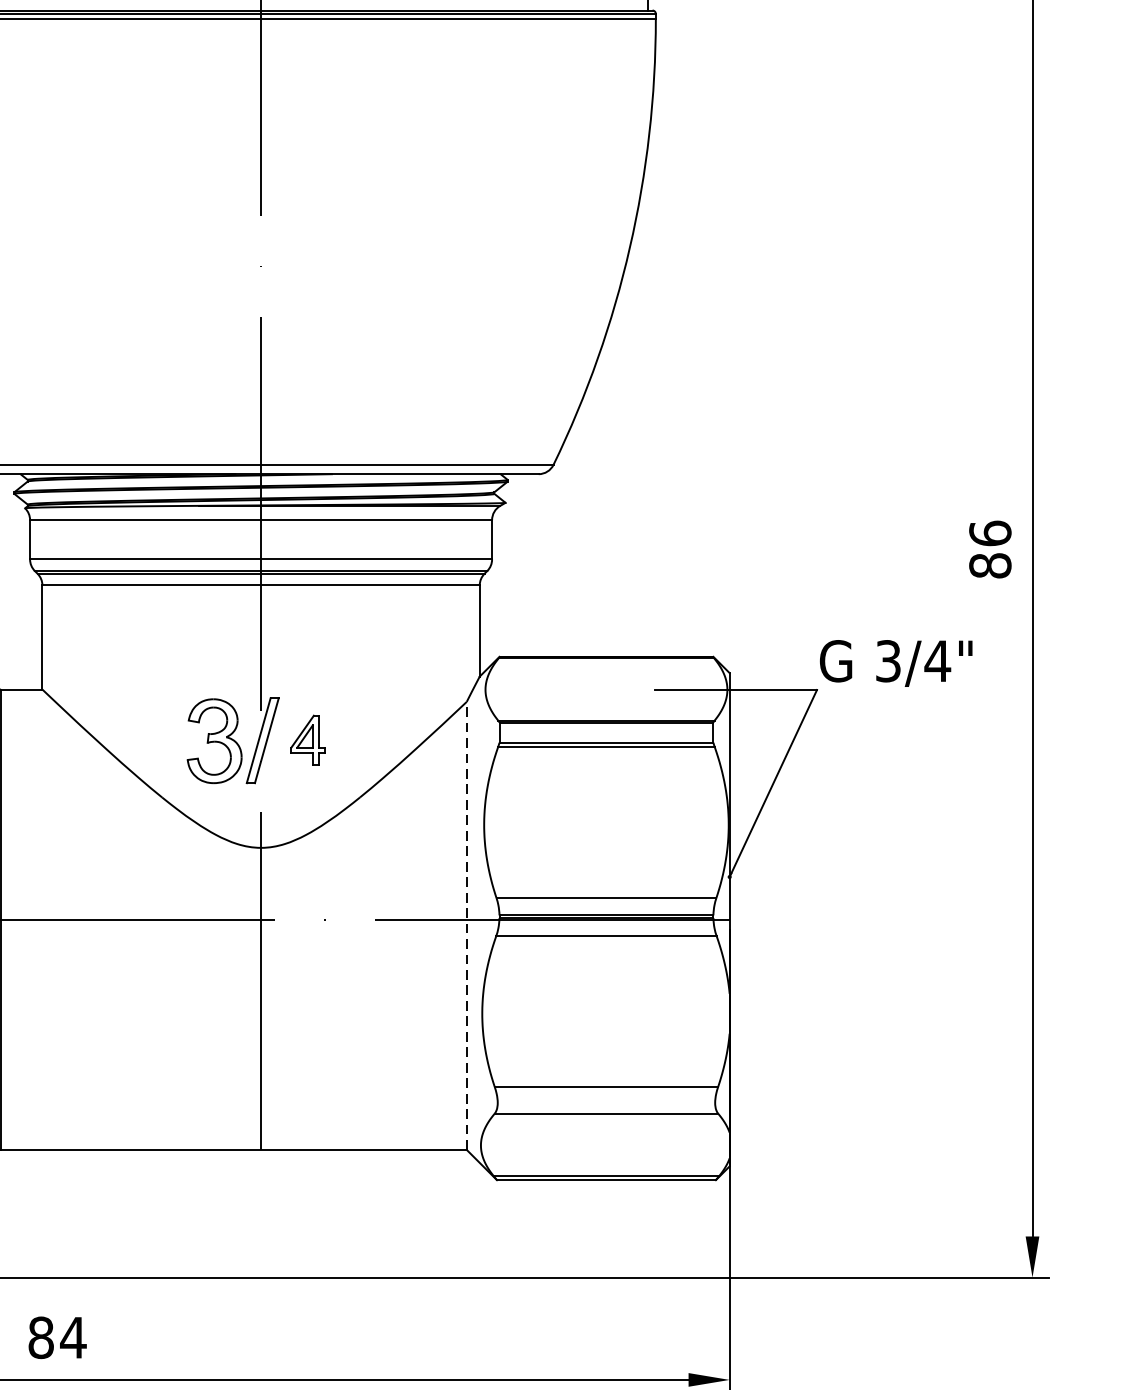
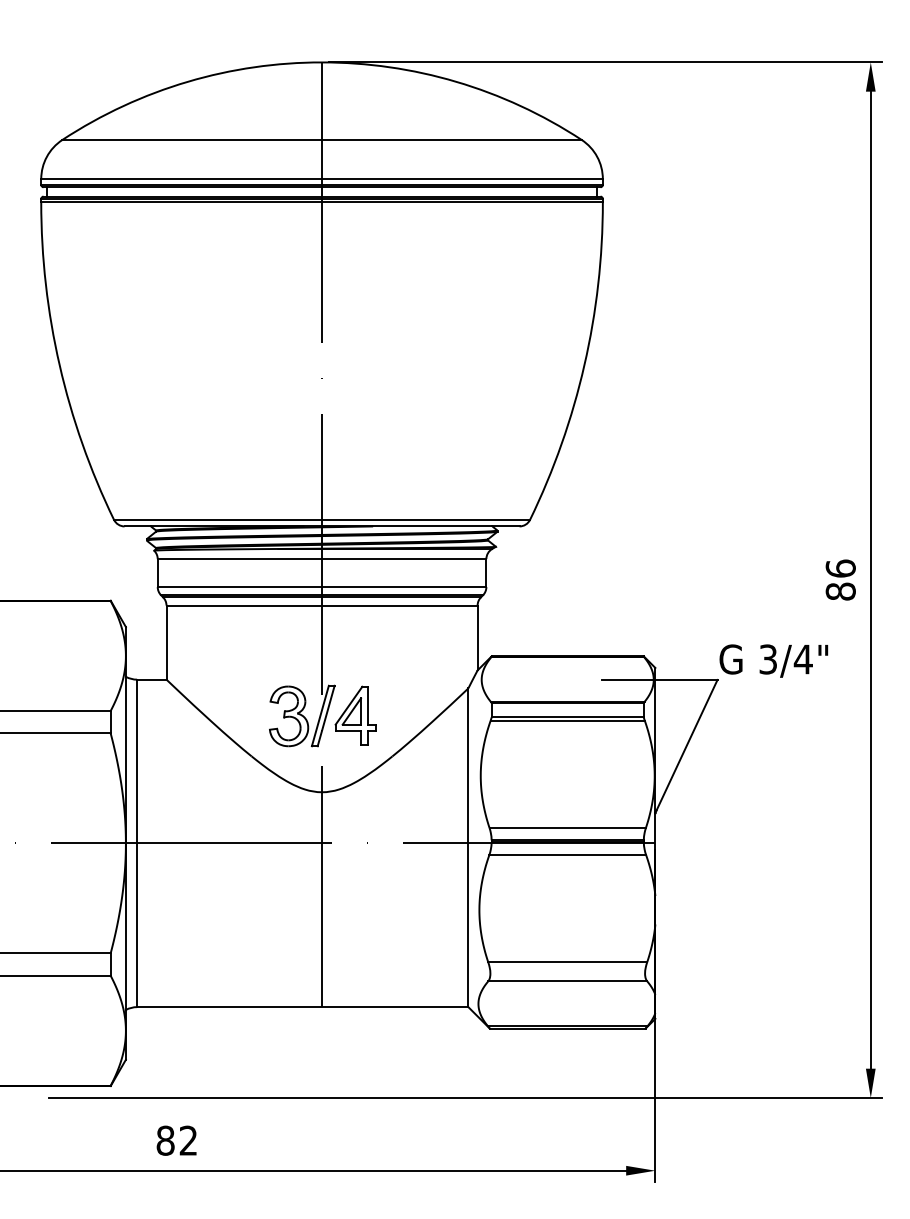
part: (308, 739) -> (355, 715), size x1.67
line: (466, 925) -> (468, 847), dashed -> solid
text: (73, 1337) -> (188, 1140), 84 -> 82

